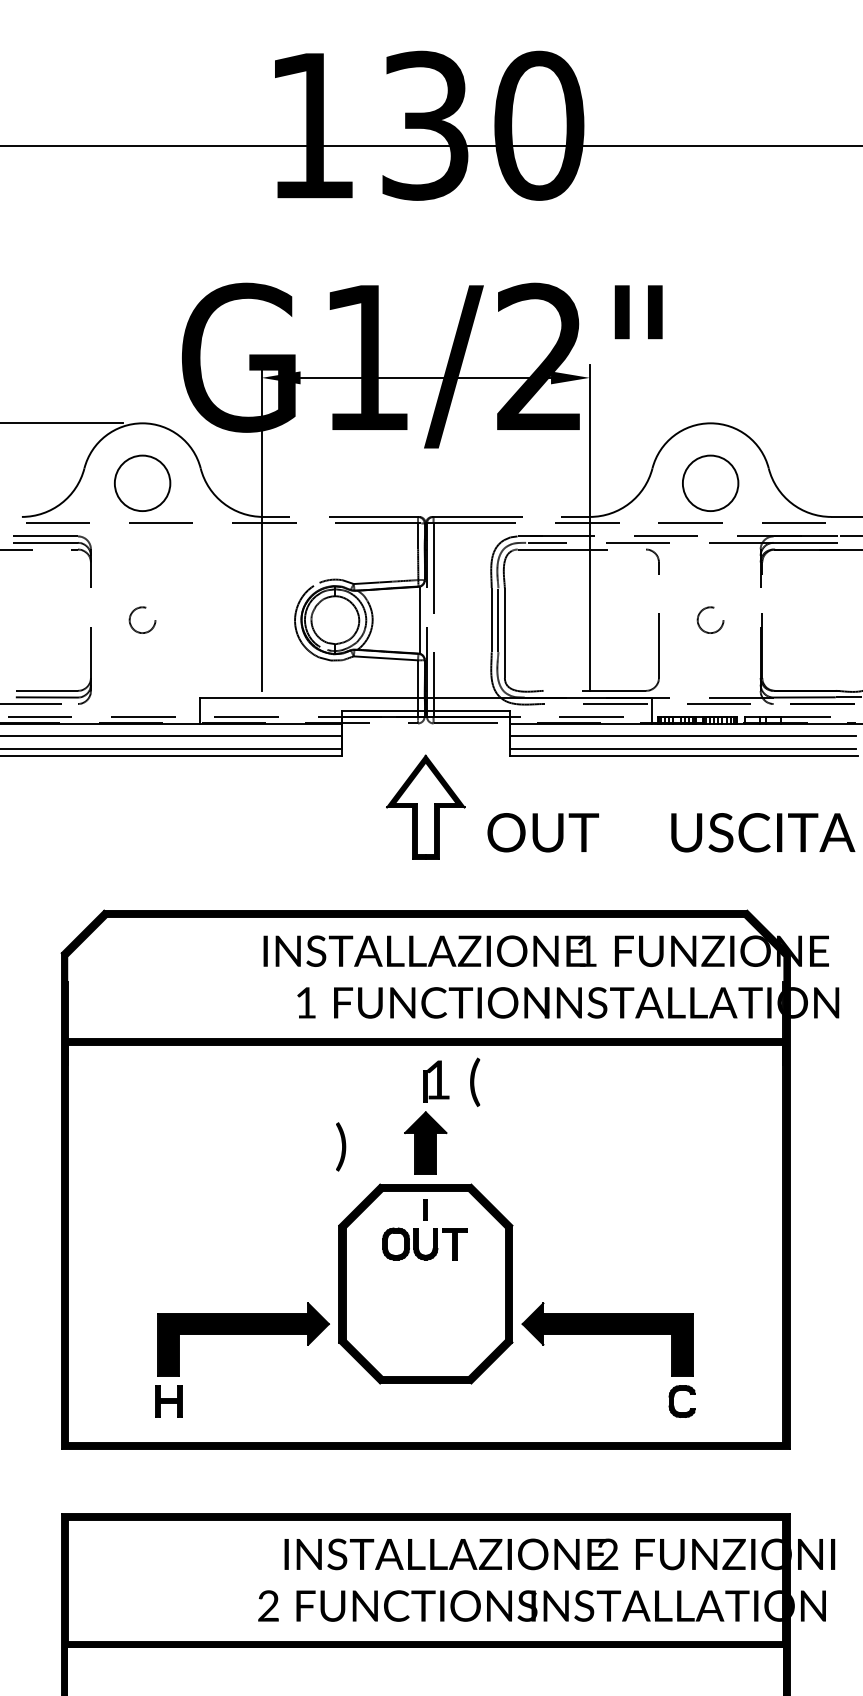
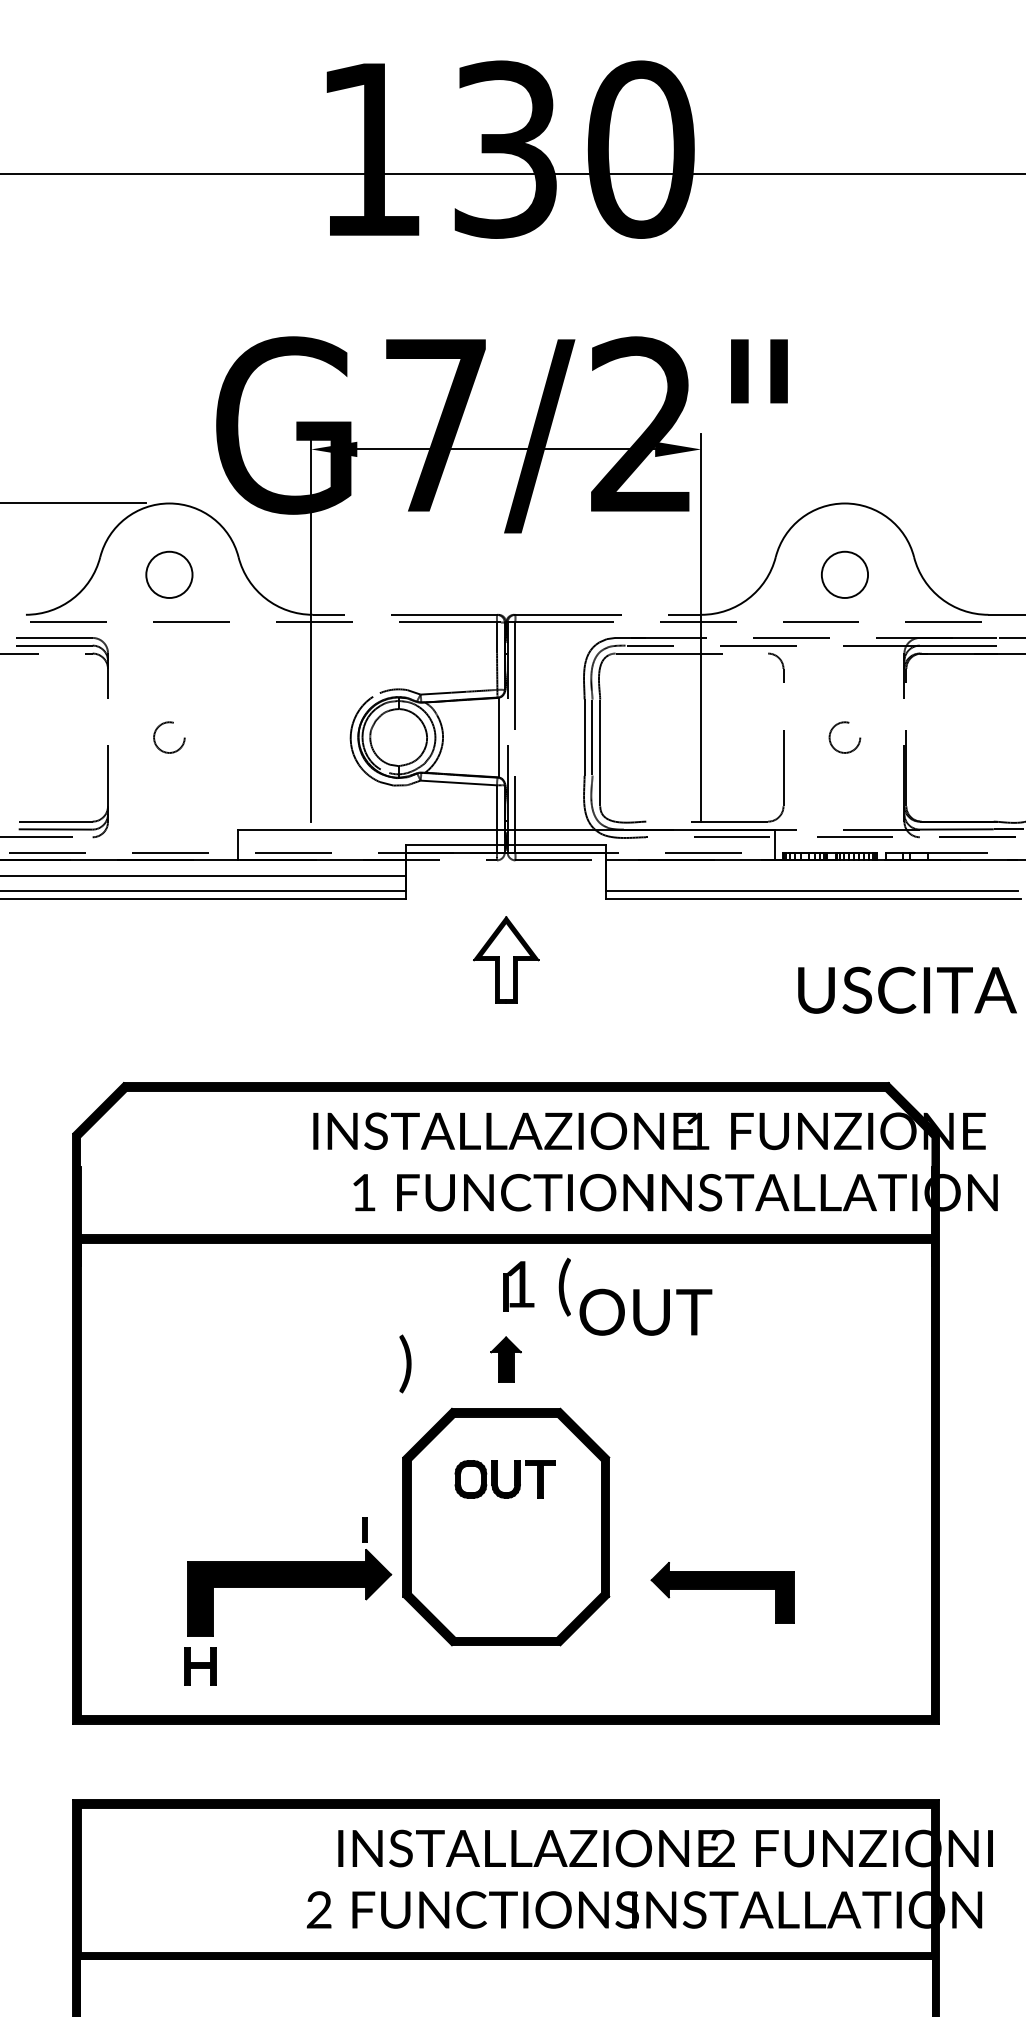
text: (366, 357) -> (435, 425), G1/2" -> G7/2"
circle: (142, 483) -> (169, 574), size x0.7
circle: (710, 483) -> (844, 574), size x0.7
line: (683, 736) -> (812, 875), removed
part: (426, 806) -> (506, 959), size x0.7
text: (542, 832) -> (645, 1311), moved
part: (425, 1143) -> (505, 1359), size x0.6
part: (425, 1209) -> (364, 1529), moved
part: (607, 1339) -> (722, 1592), size x0.7
part: (674, 1401) -> (801, 1666), removed

